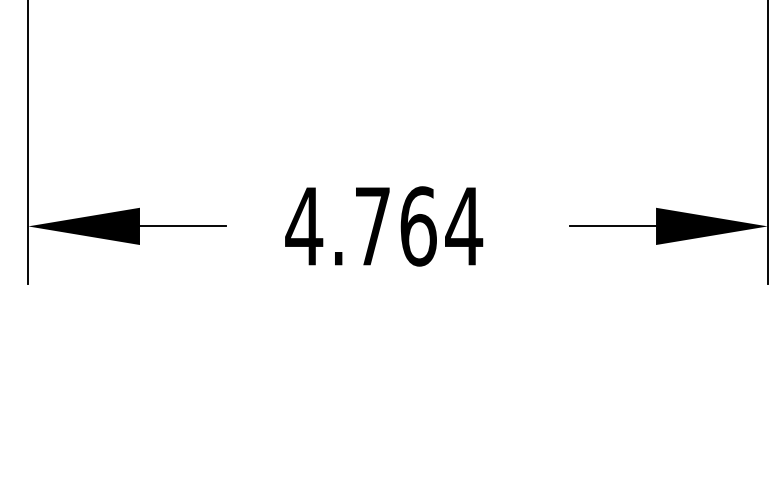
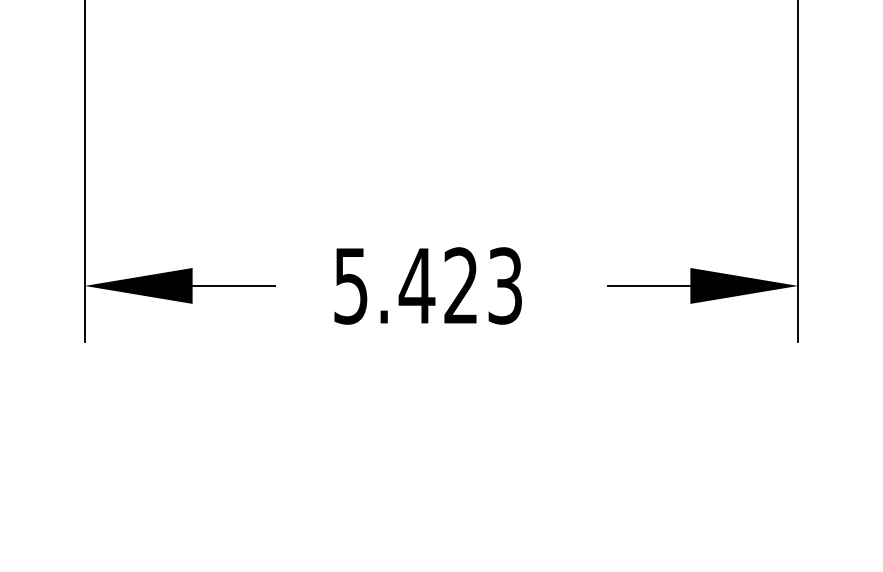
text: (383, 225) -> (427, 285), 4.764 -> 5.423

